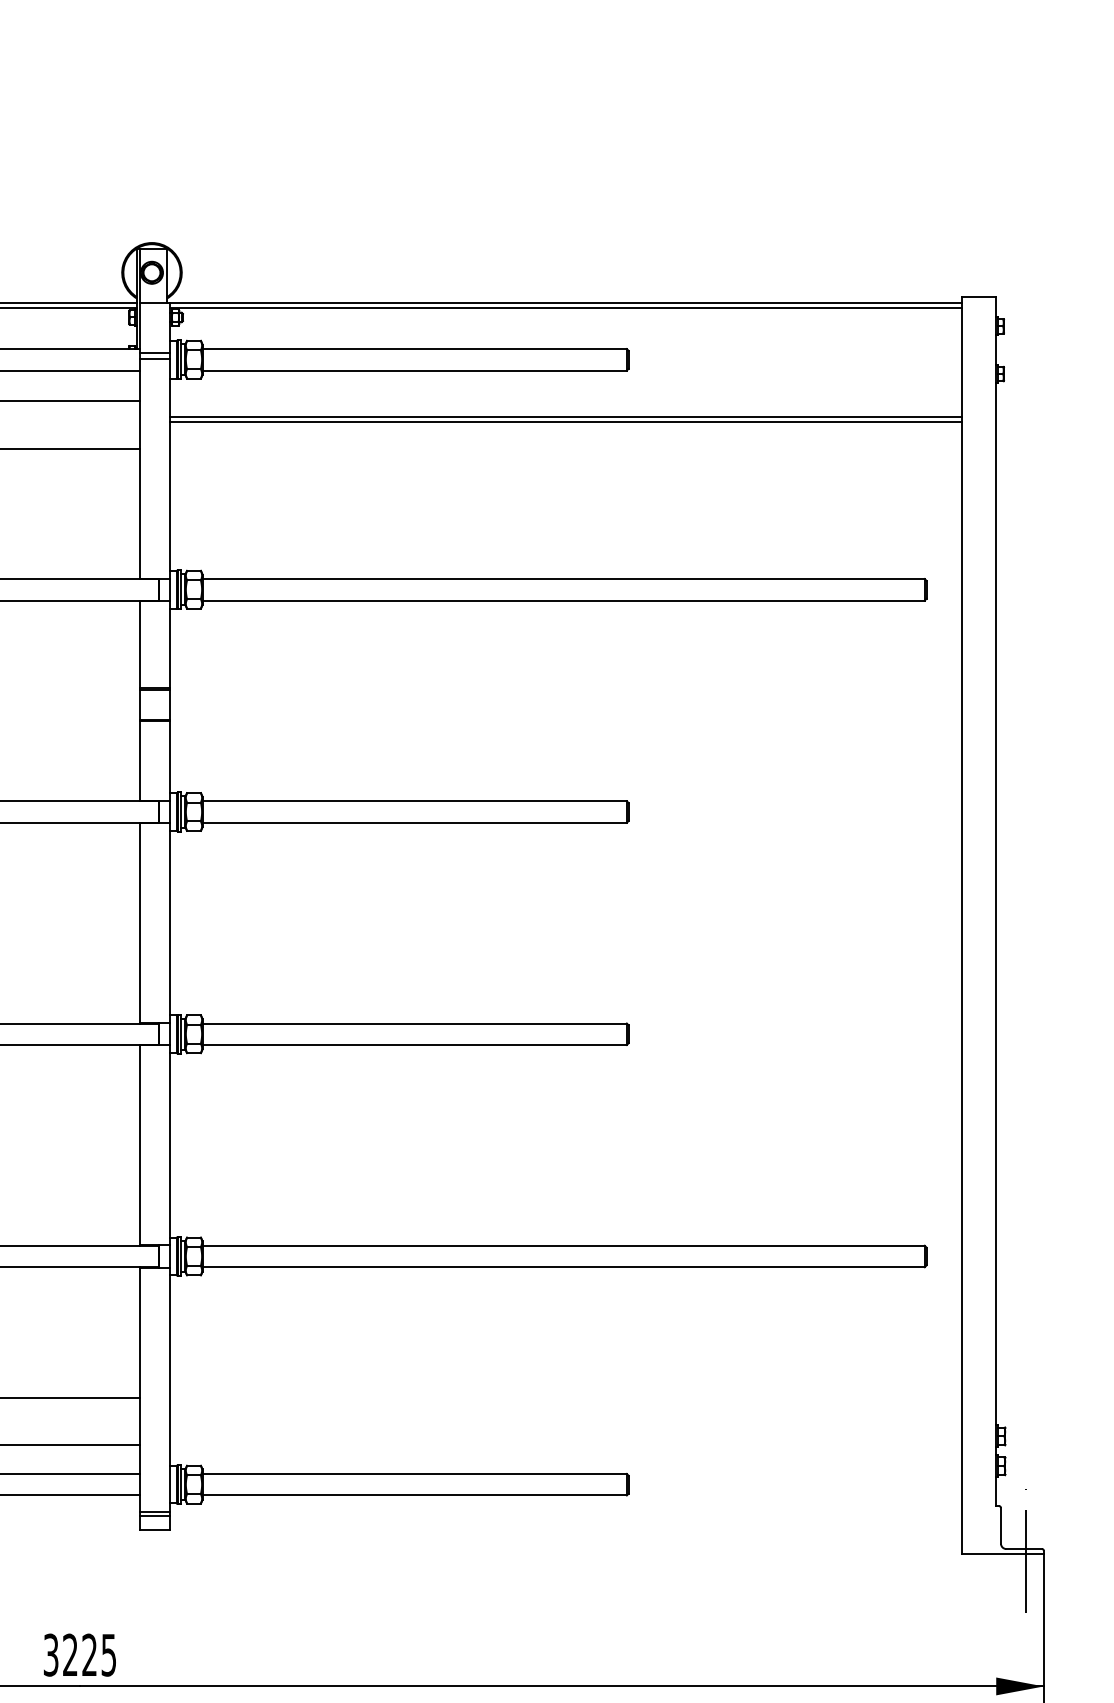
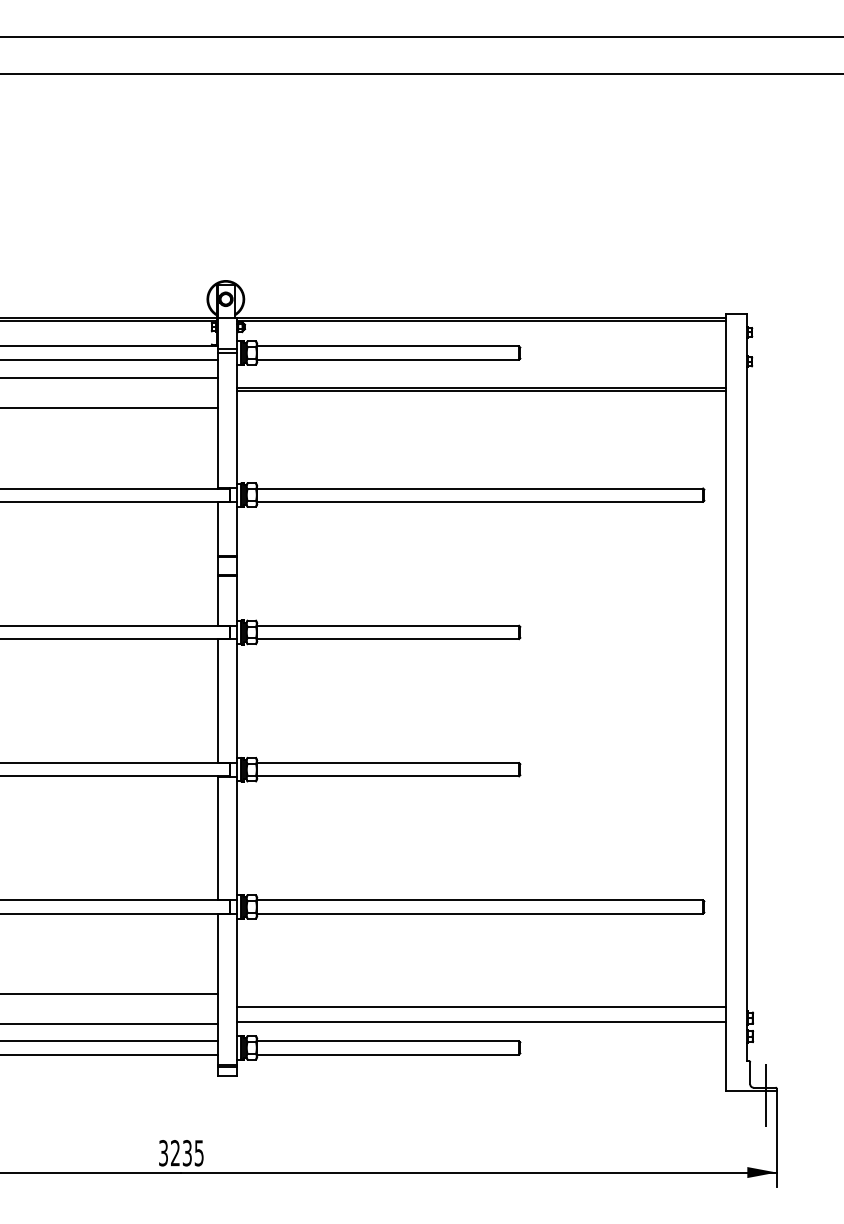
line: (564, 1419) -> (480, 1007), added
line: (564, 1443) -> (480, 1022), added
text: (88, 1655) -> (186, 1153), 3225 -> 3235

